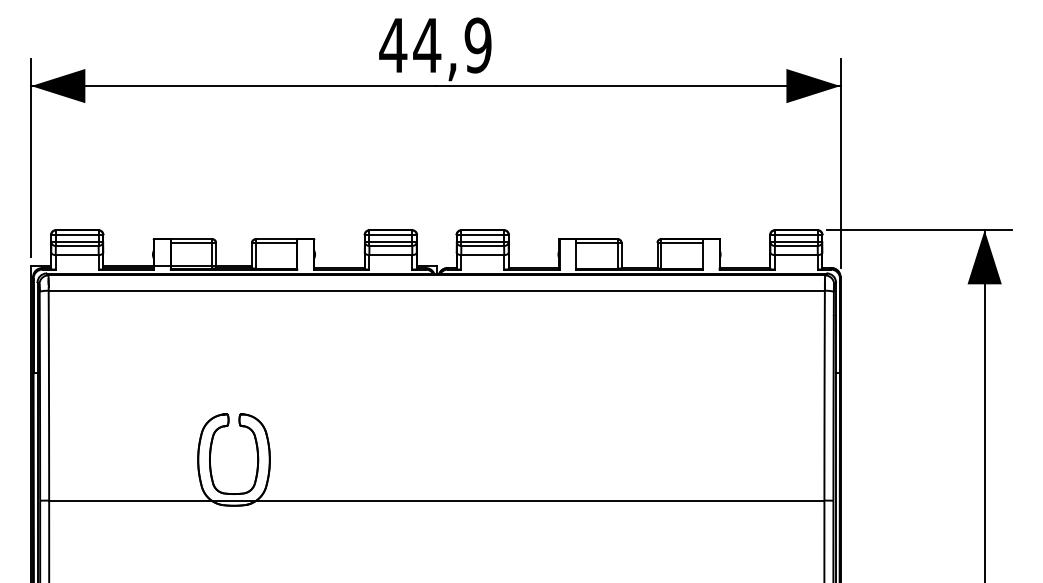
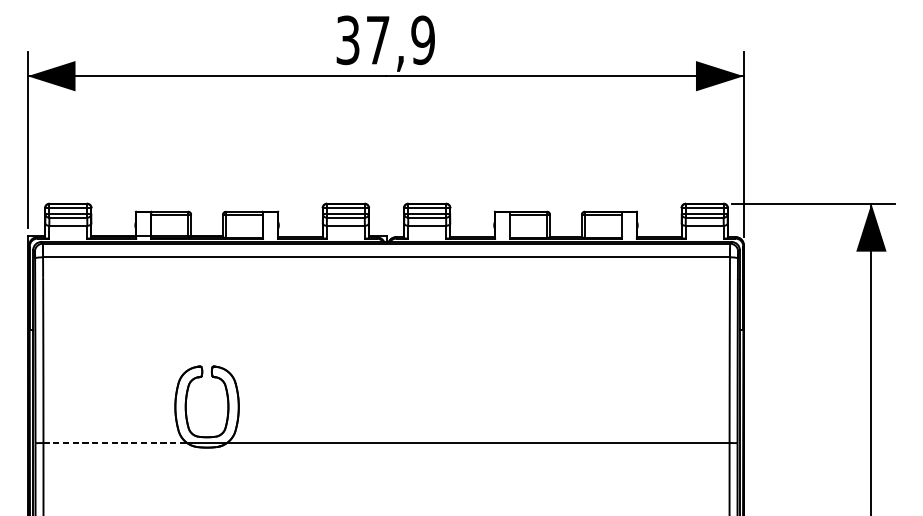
text: (410, 45) -> (363, 40), 44,9 -> 37,9
line: (130, 500) -> (115, 442), solid -> dashed

